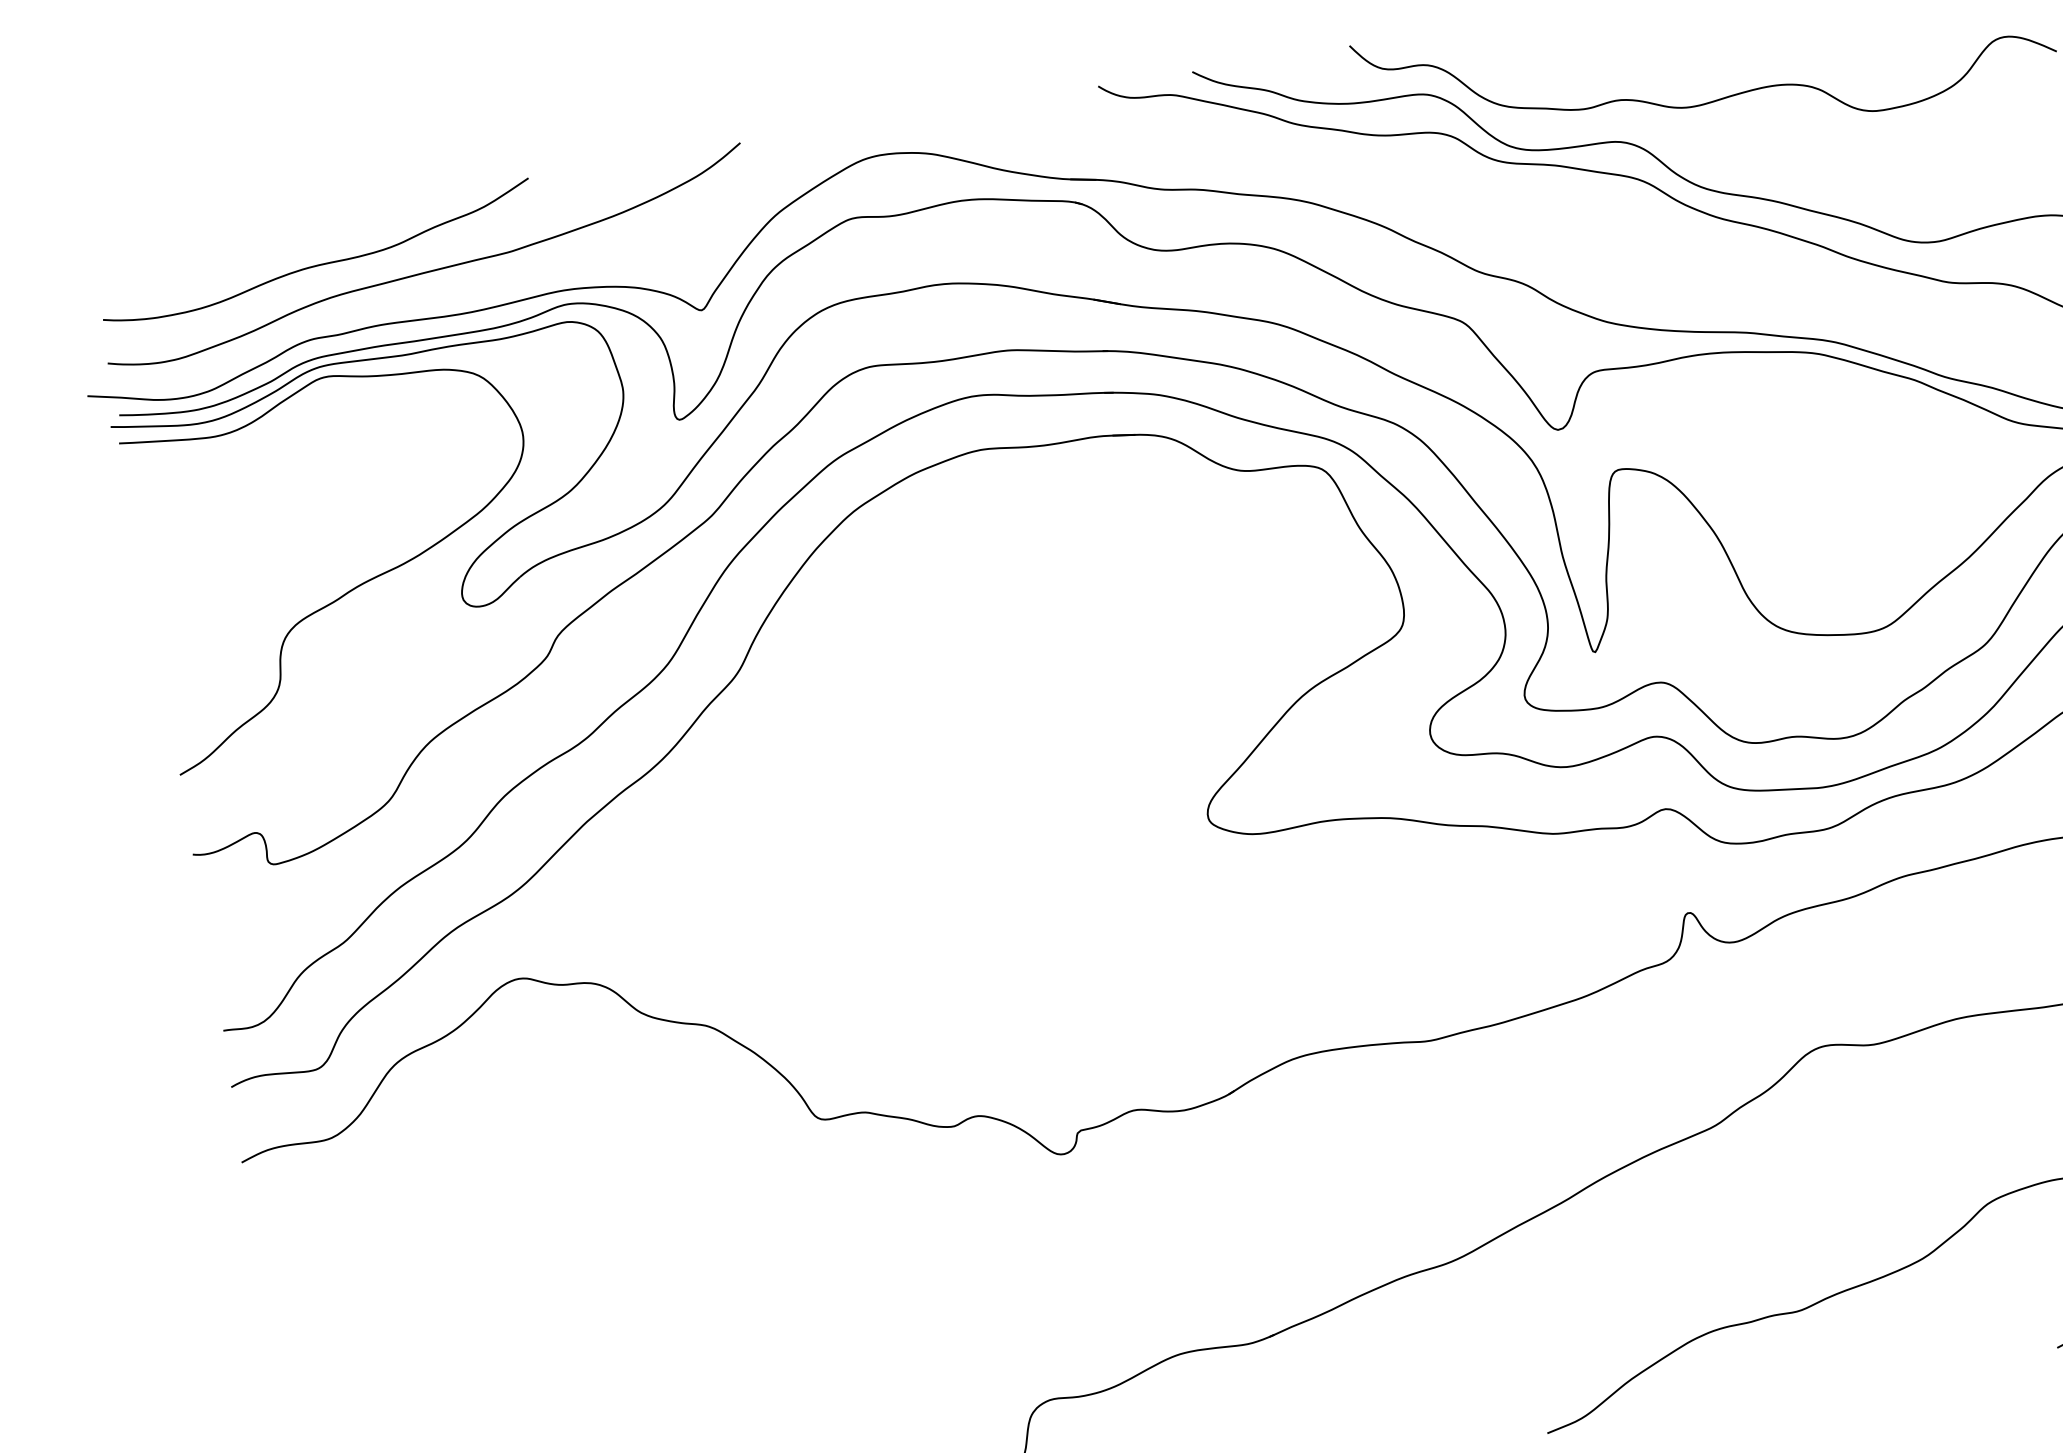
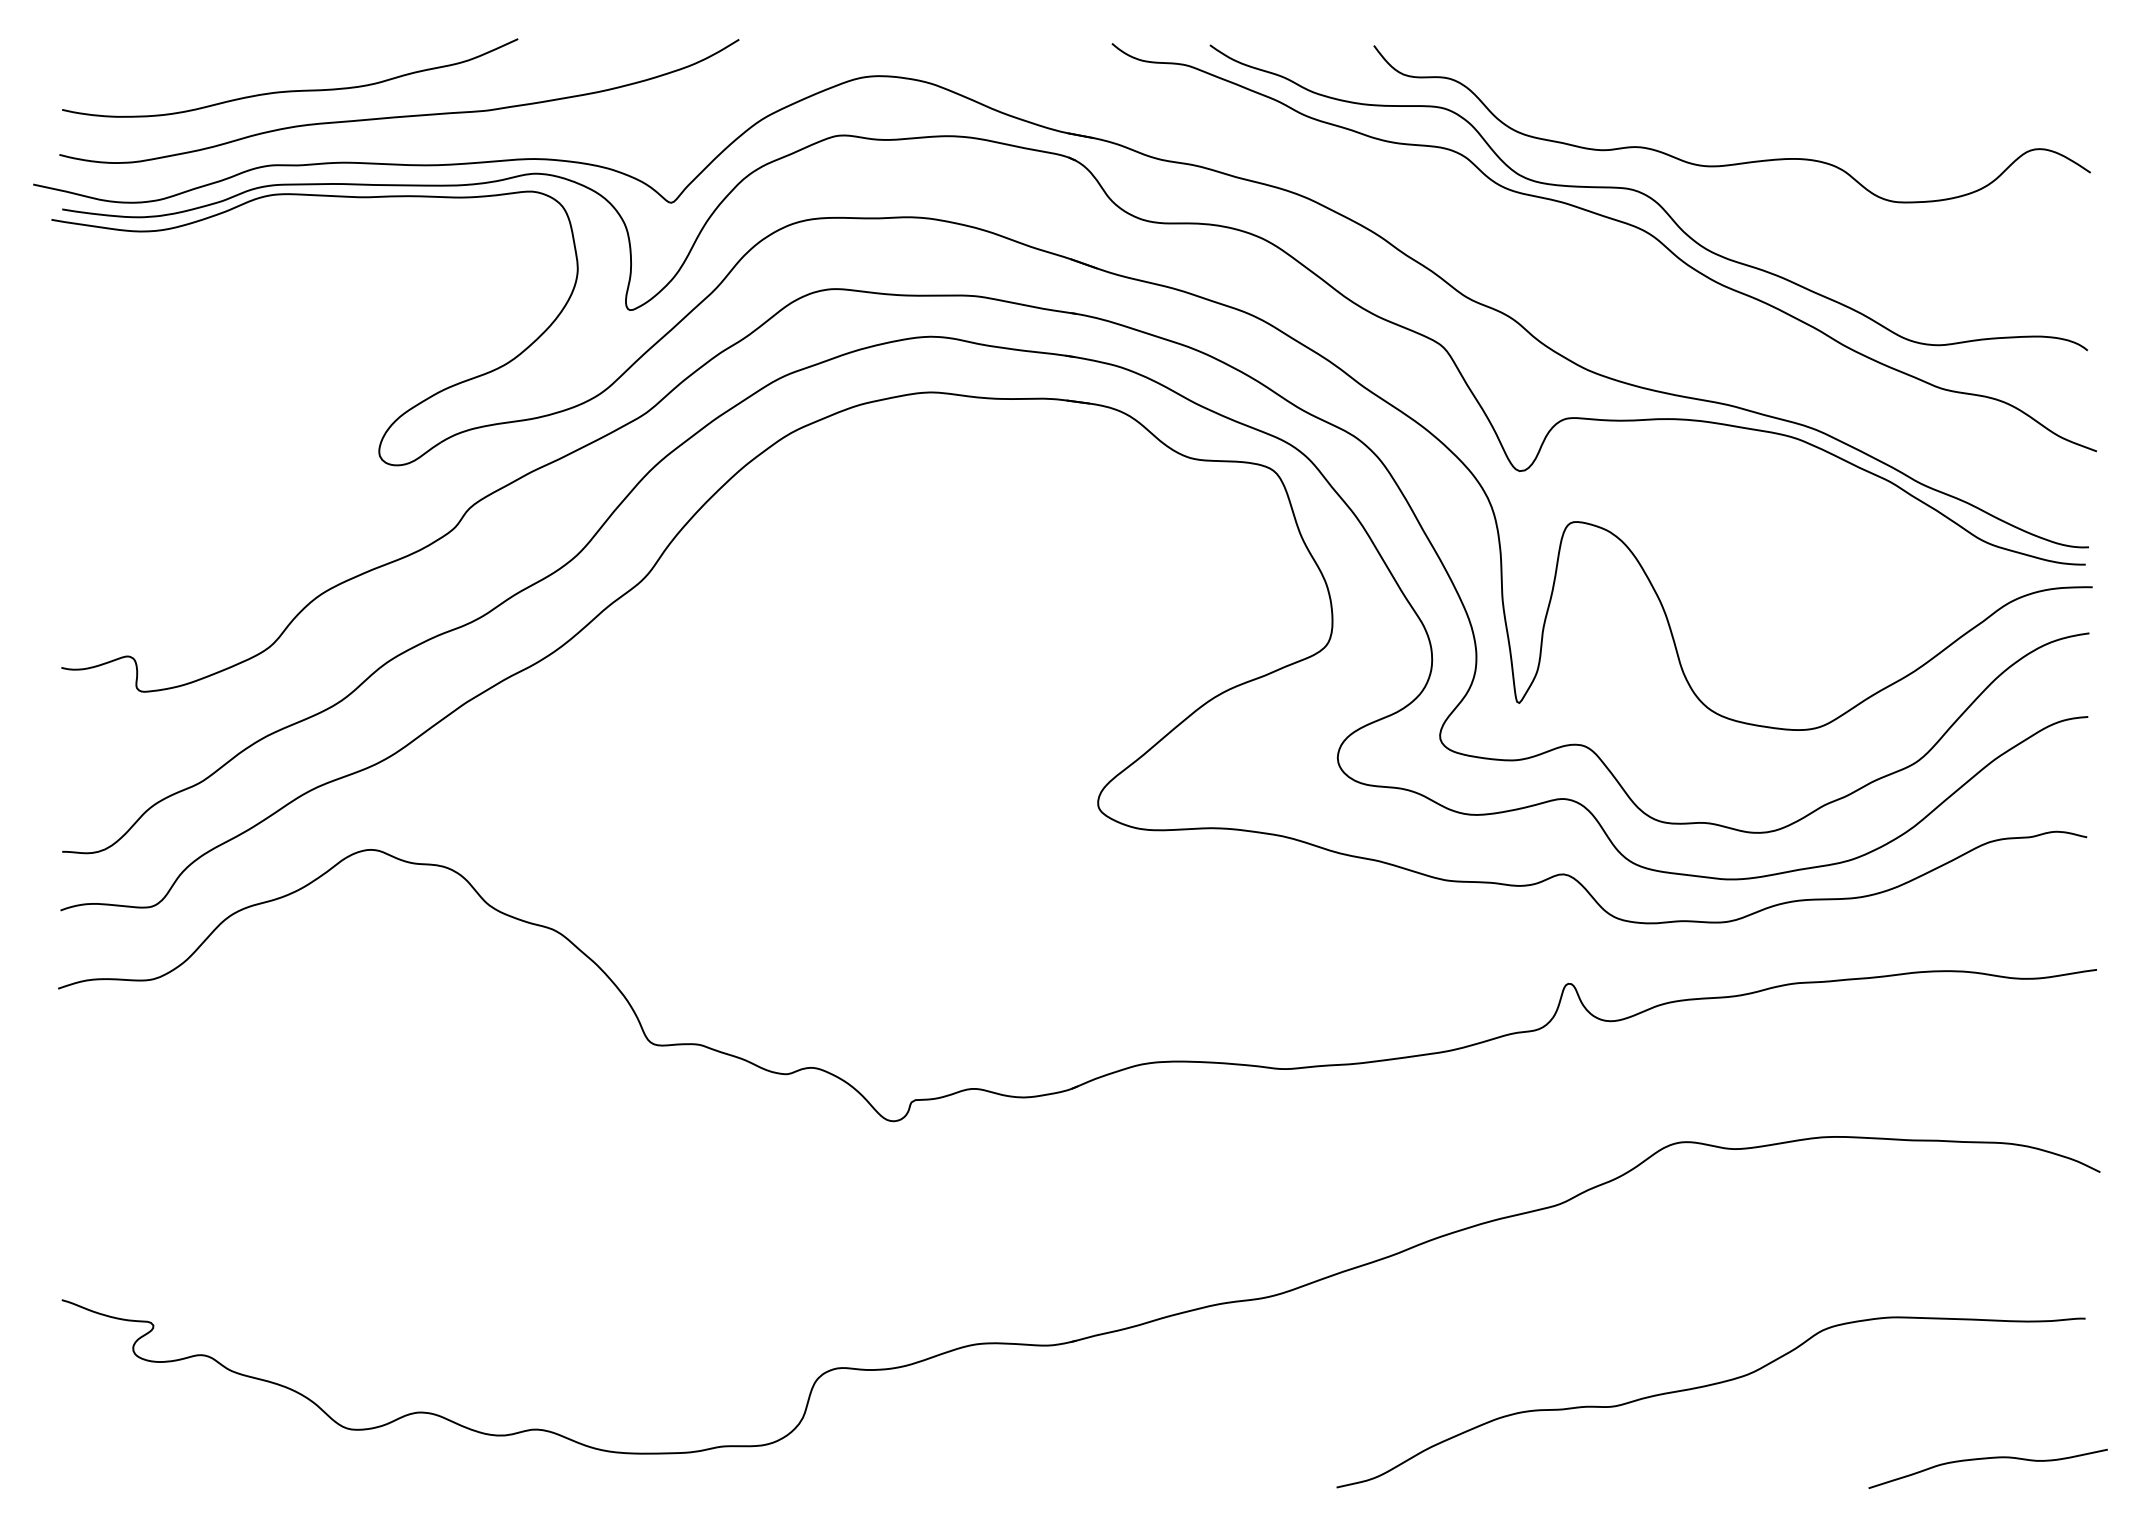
curve: (356, 586) -> (273, 423), removed

